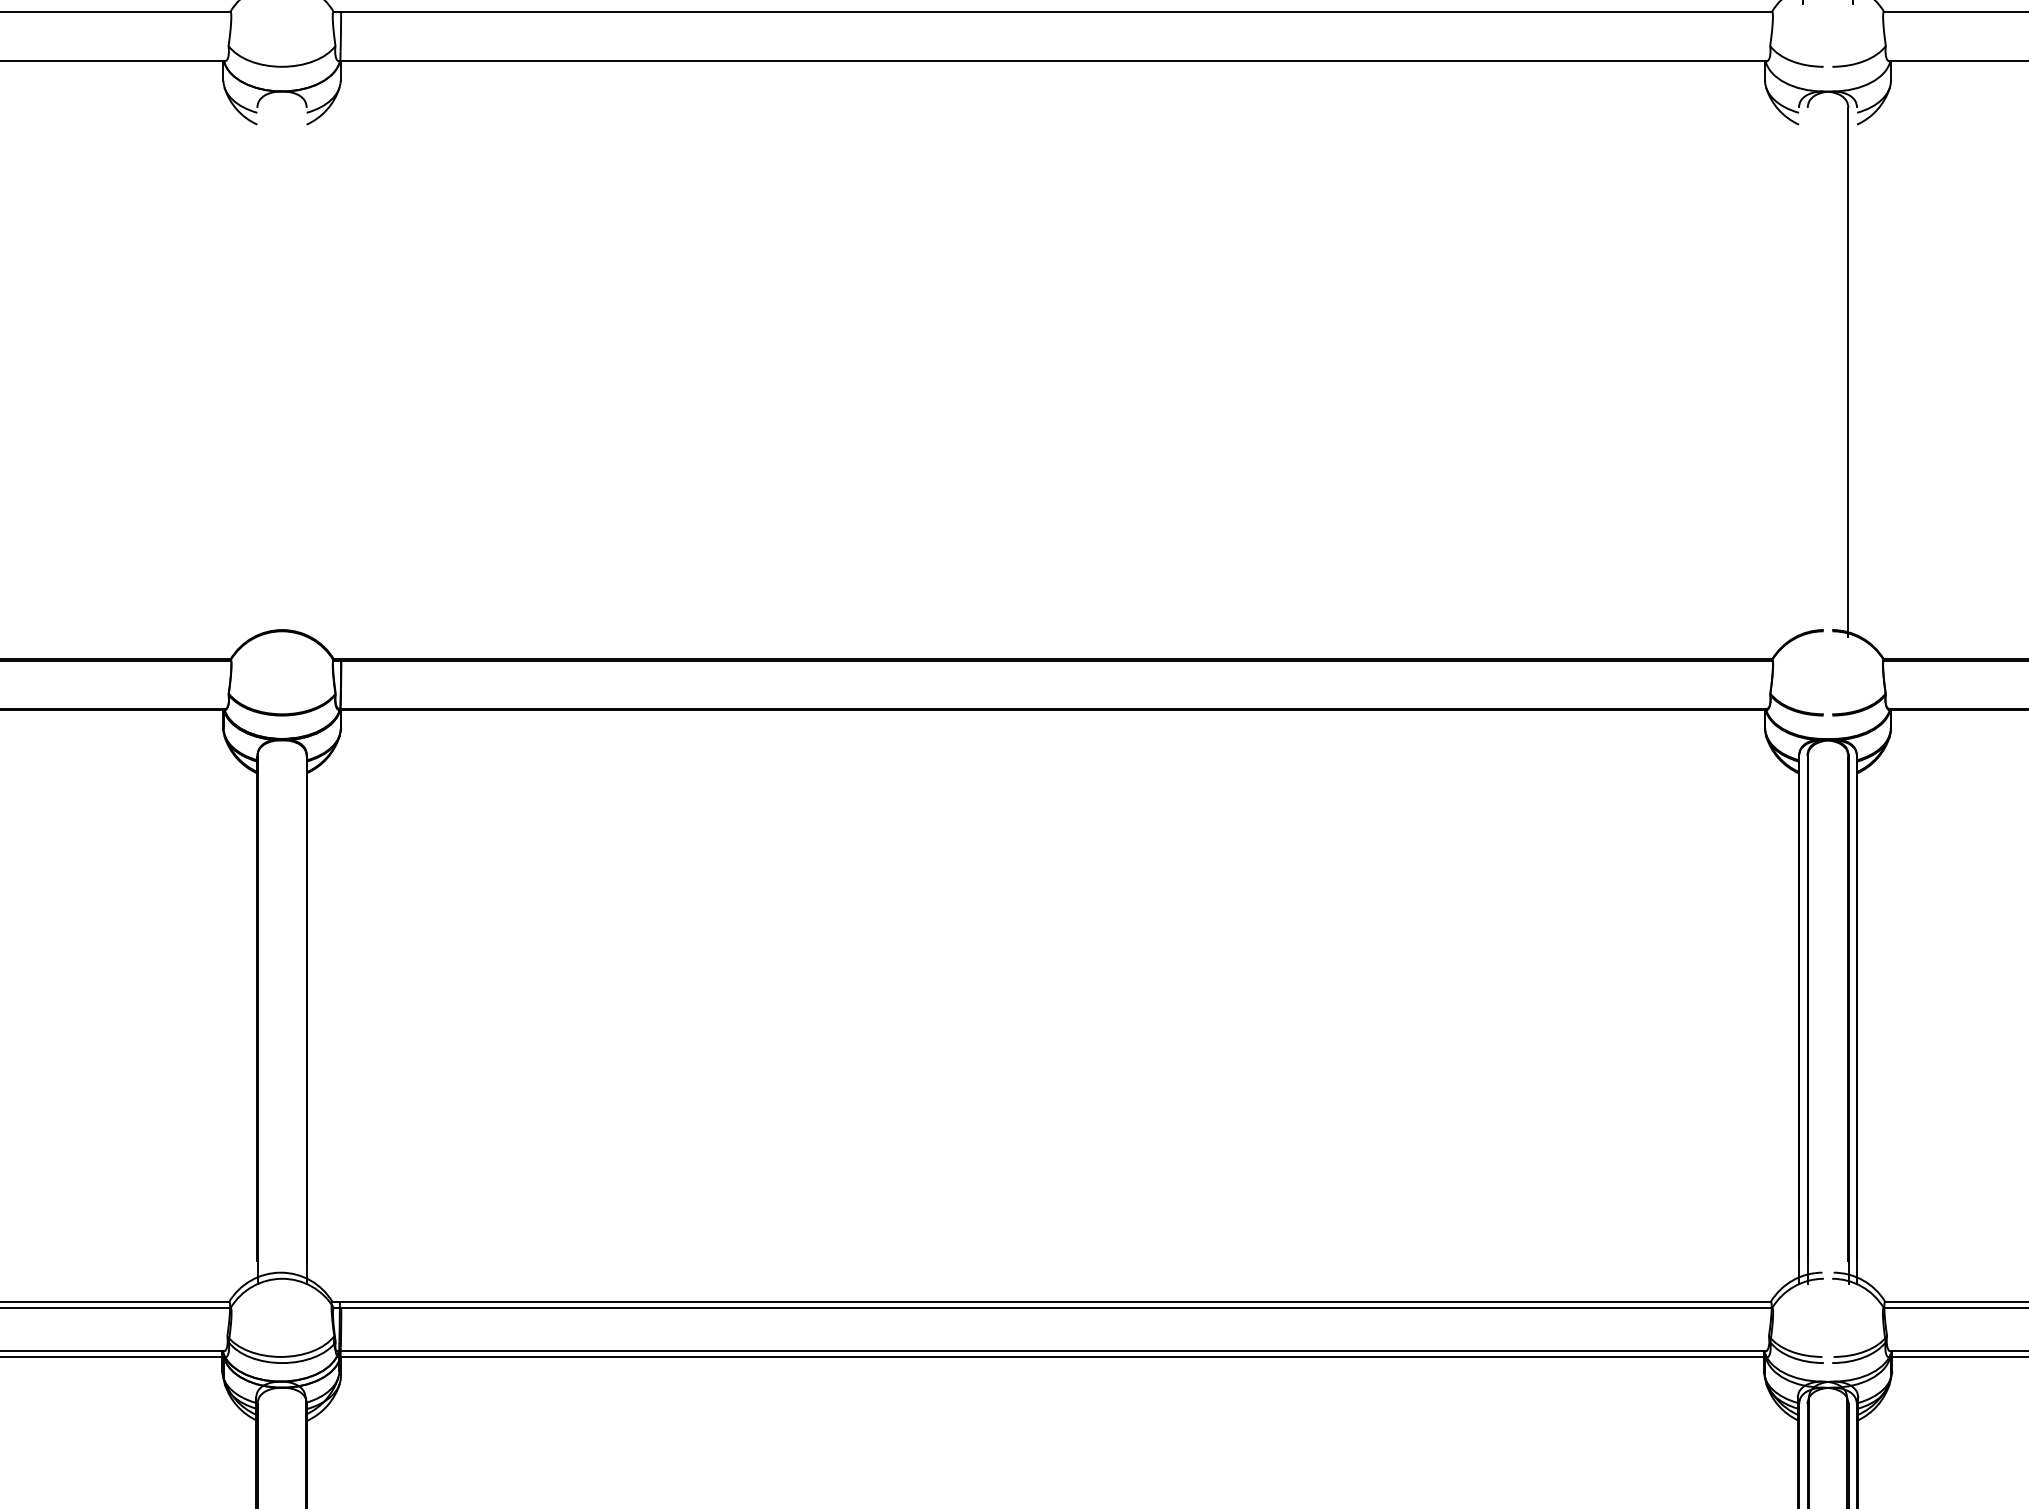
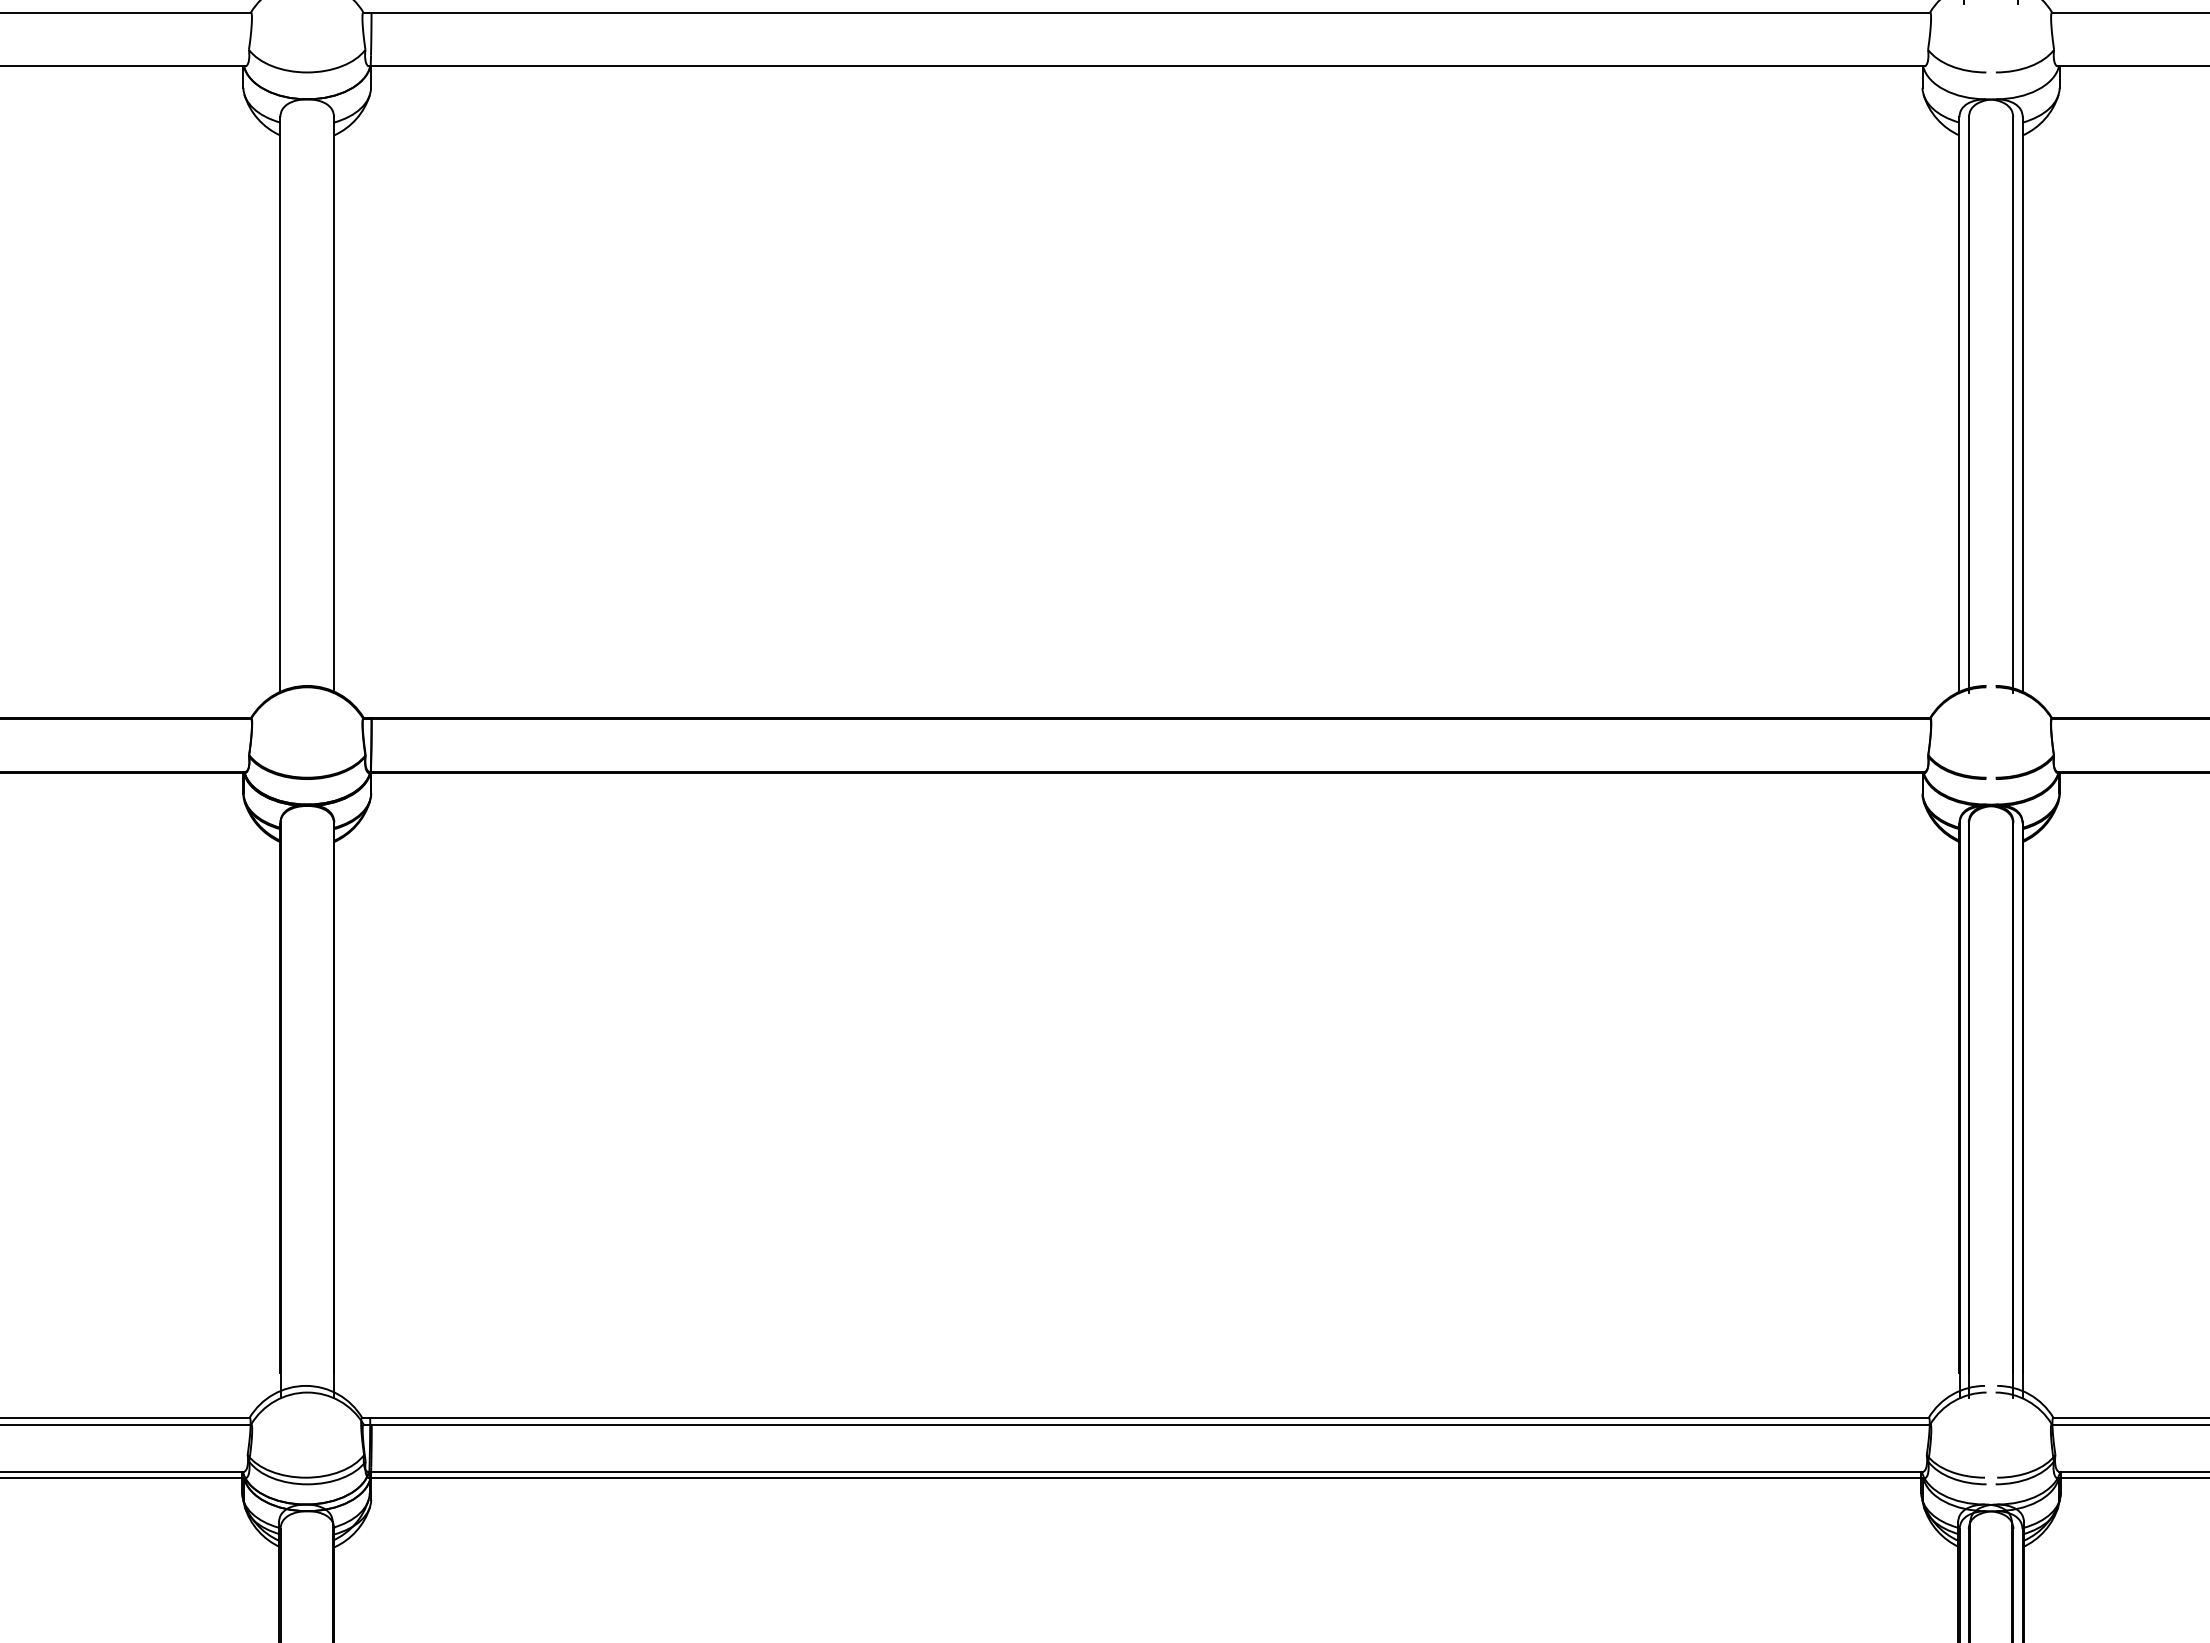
line: (257, 372) -> (280, 405), added
line: (307, 372) -> (334, 405), added
line: (1799, 372) -> (1959, 405), added
line: (1808, 372) -> (1969, 405), added
line: (1856, 372) -> (2022, 405), added

